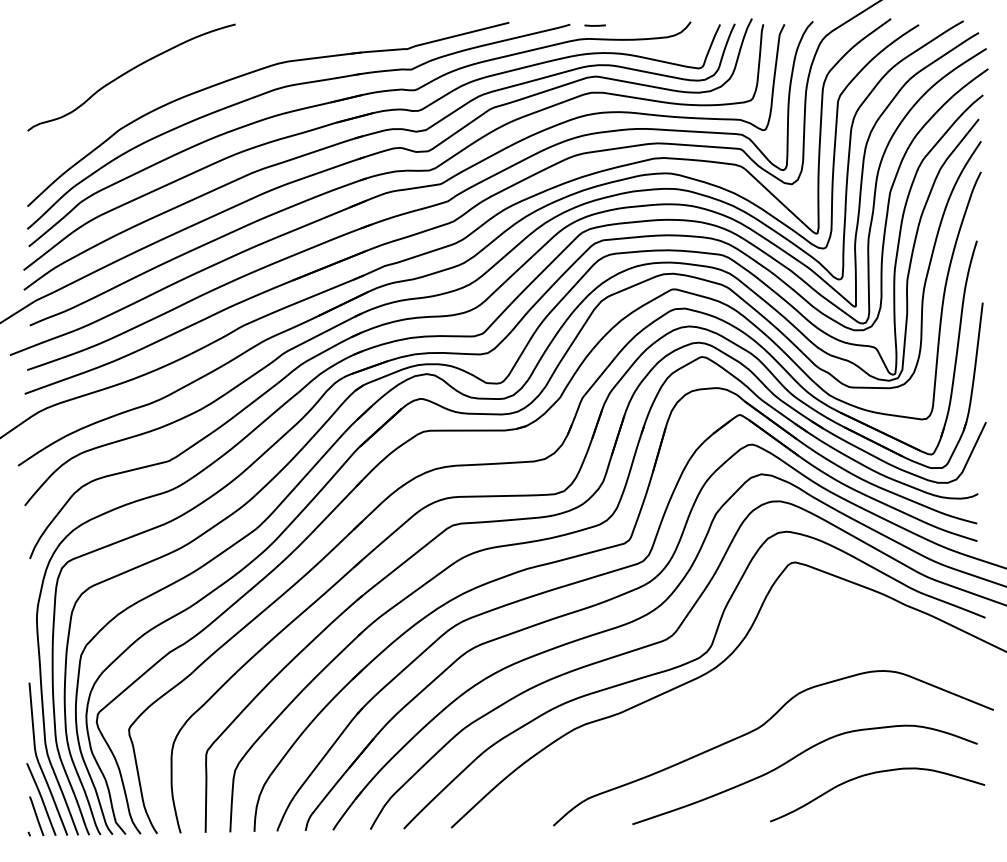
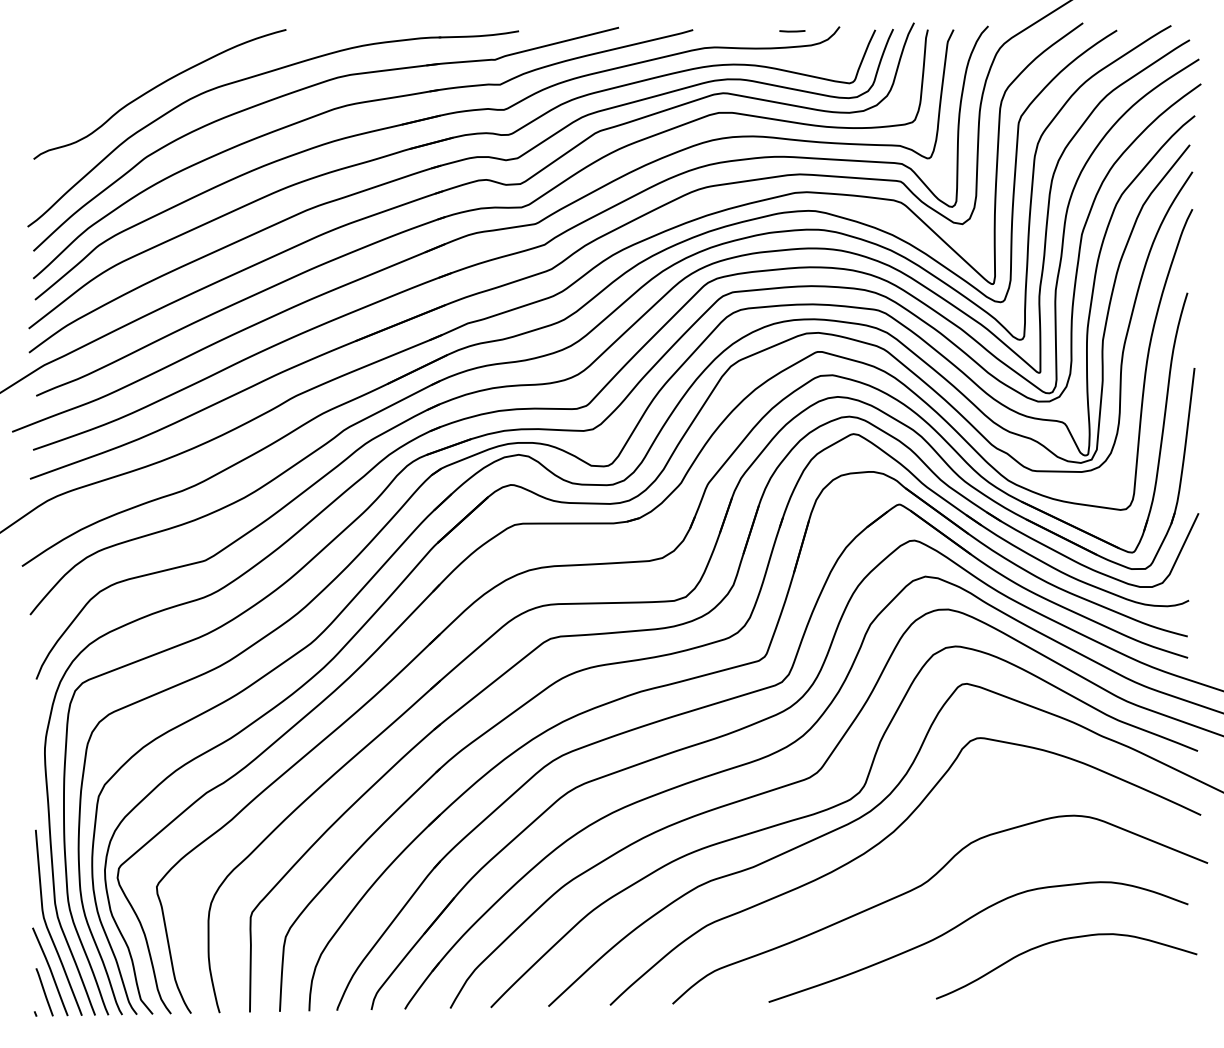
line: (595, 25) -> (792, 31), moved
part: (215, 62) -> (261, 75), added
curve: (726, 692) -> (883, 841), added

